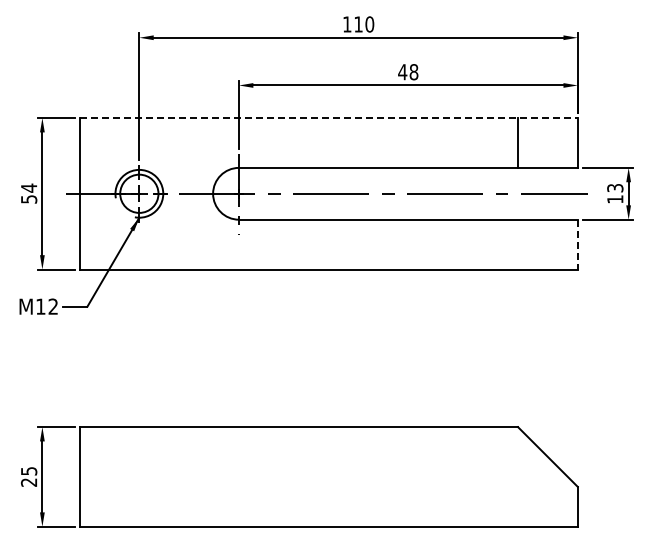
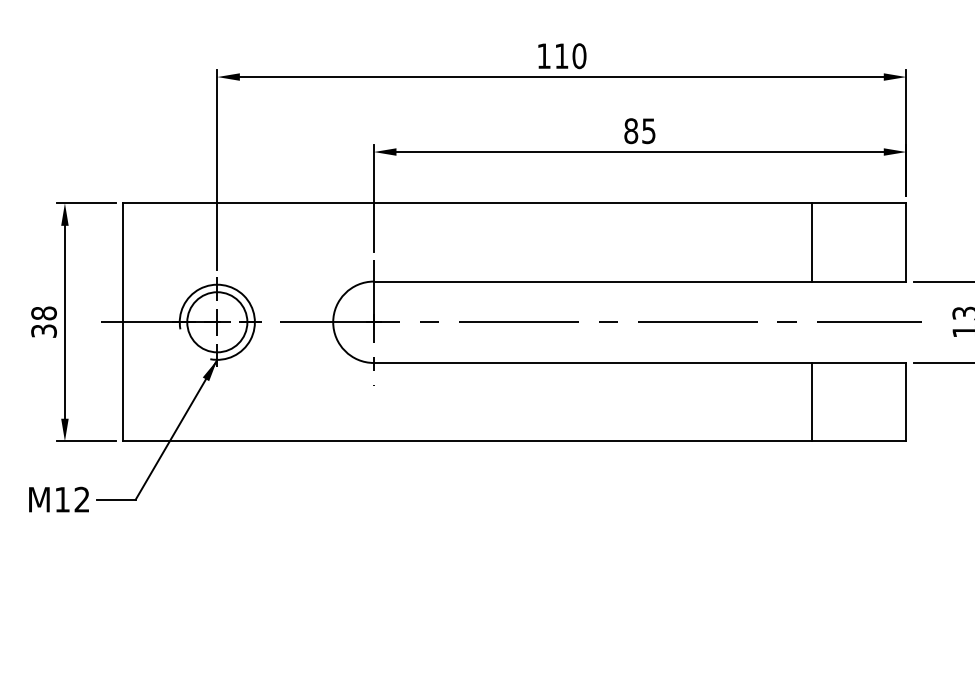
text: (408, 72) -> (640, 131), 48 -> 85
line: (329, 118) -> (516, 203), dashed -> solid
text: (28, 193) -> (43, 321), 54 -> 38
line: (518, 244) -> (813, 401), added
line: (577, 244) -> (905, 401), dashed -> solid

